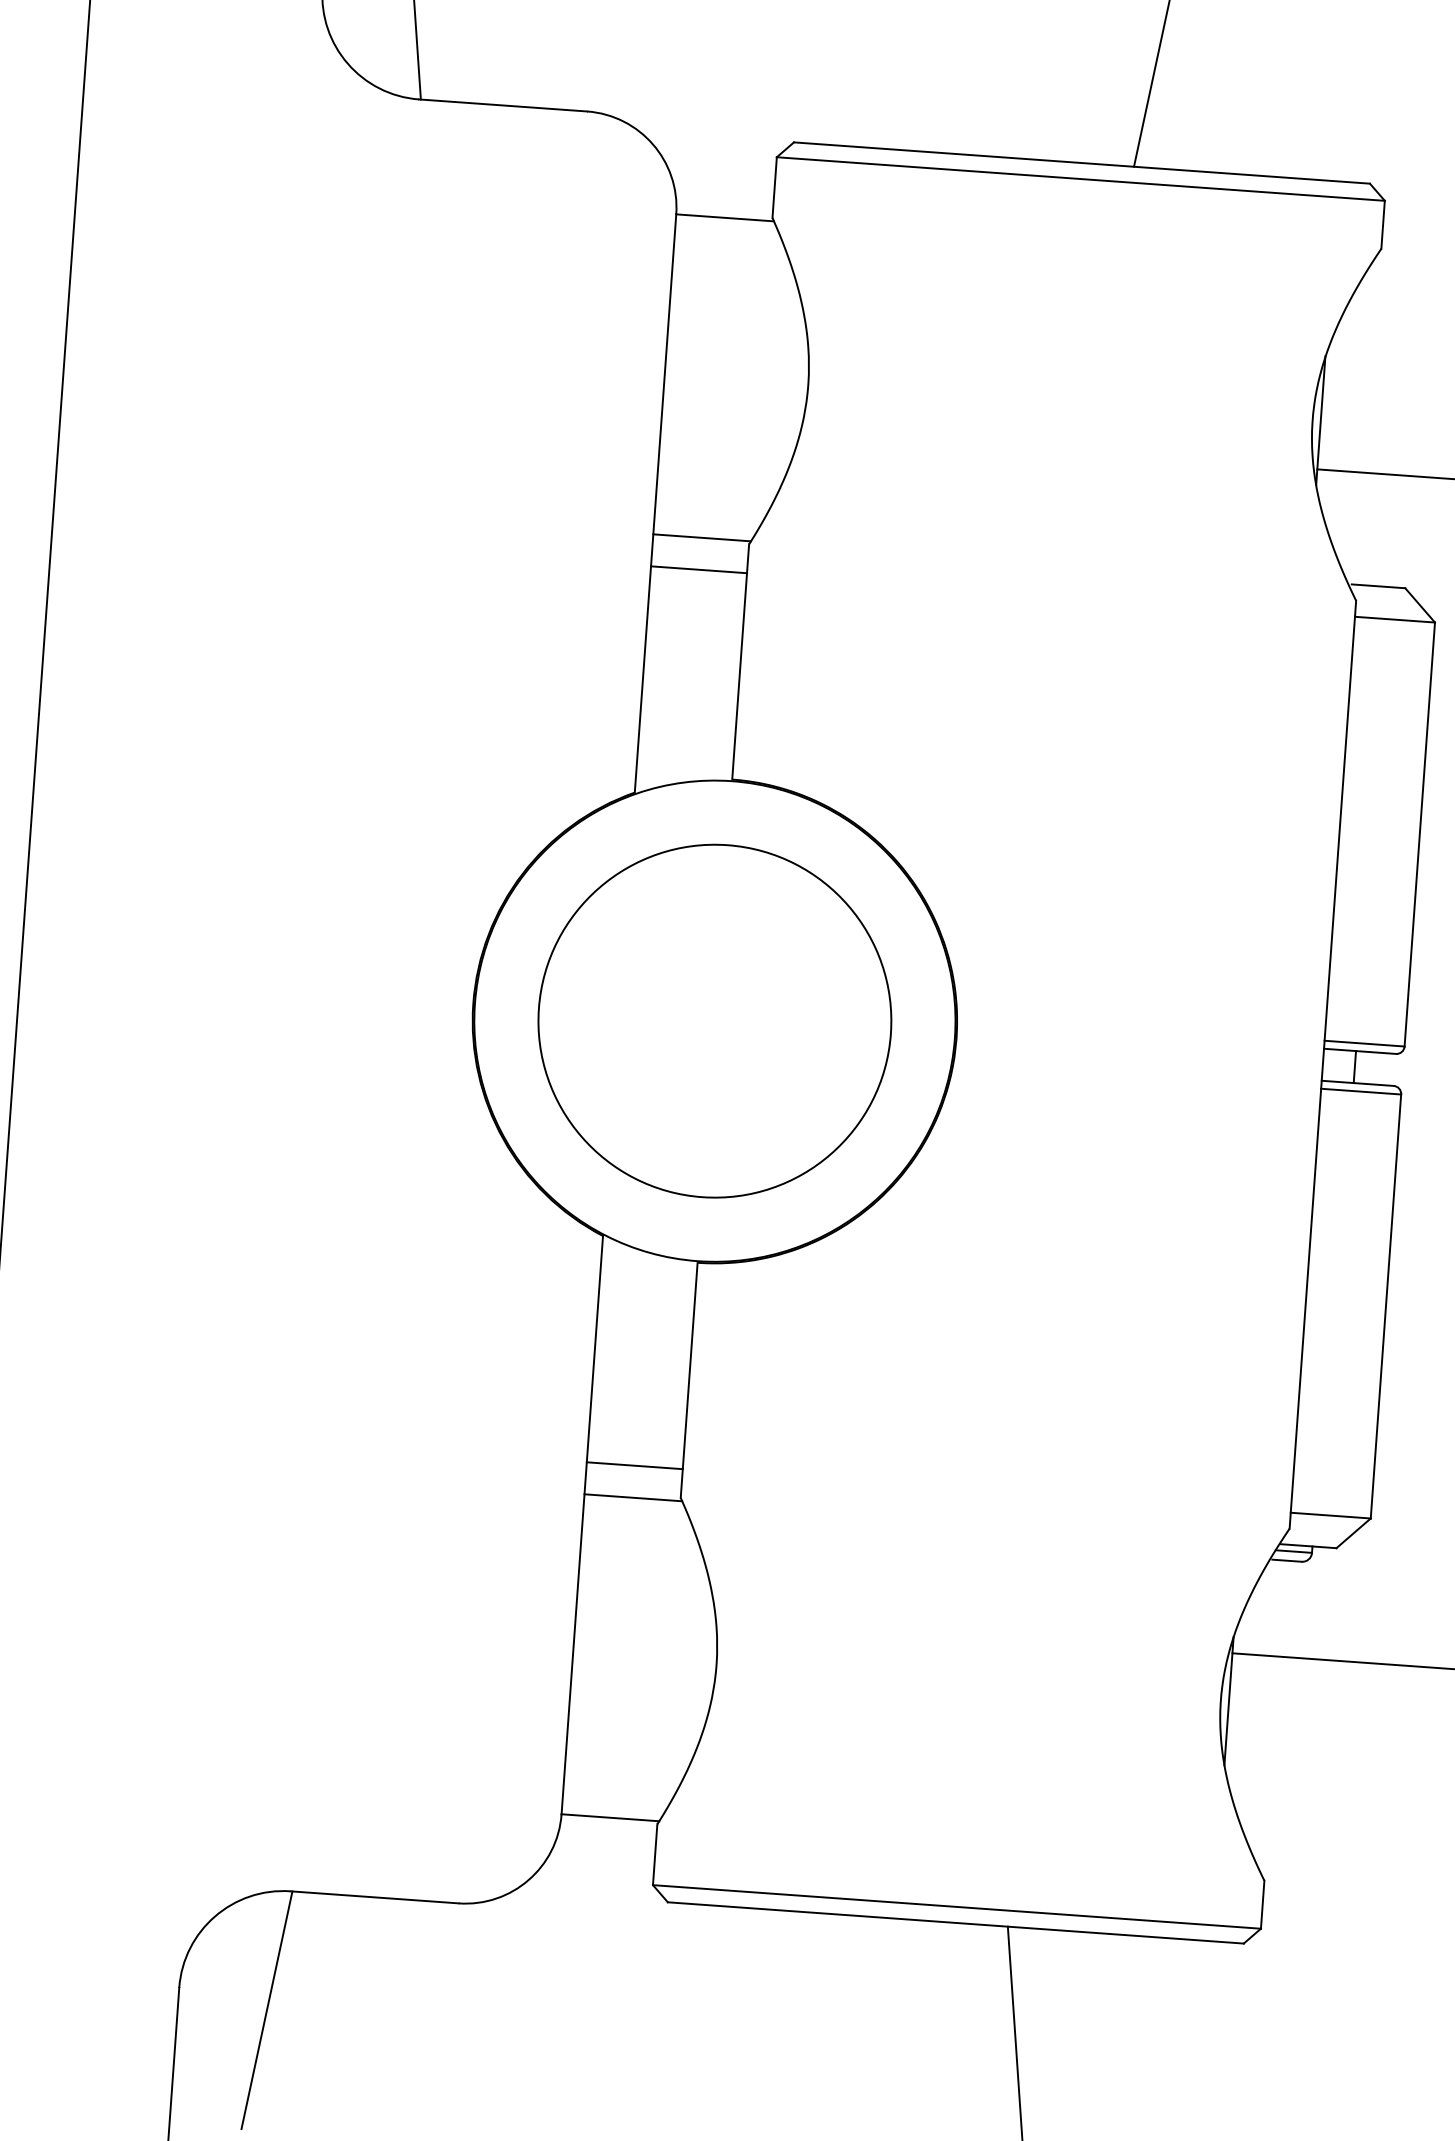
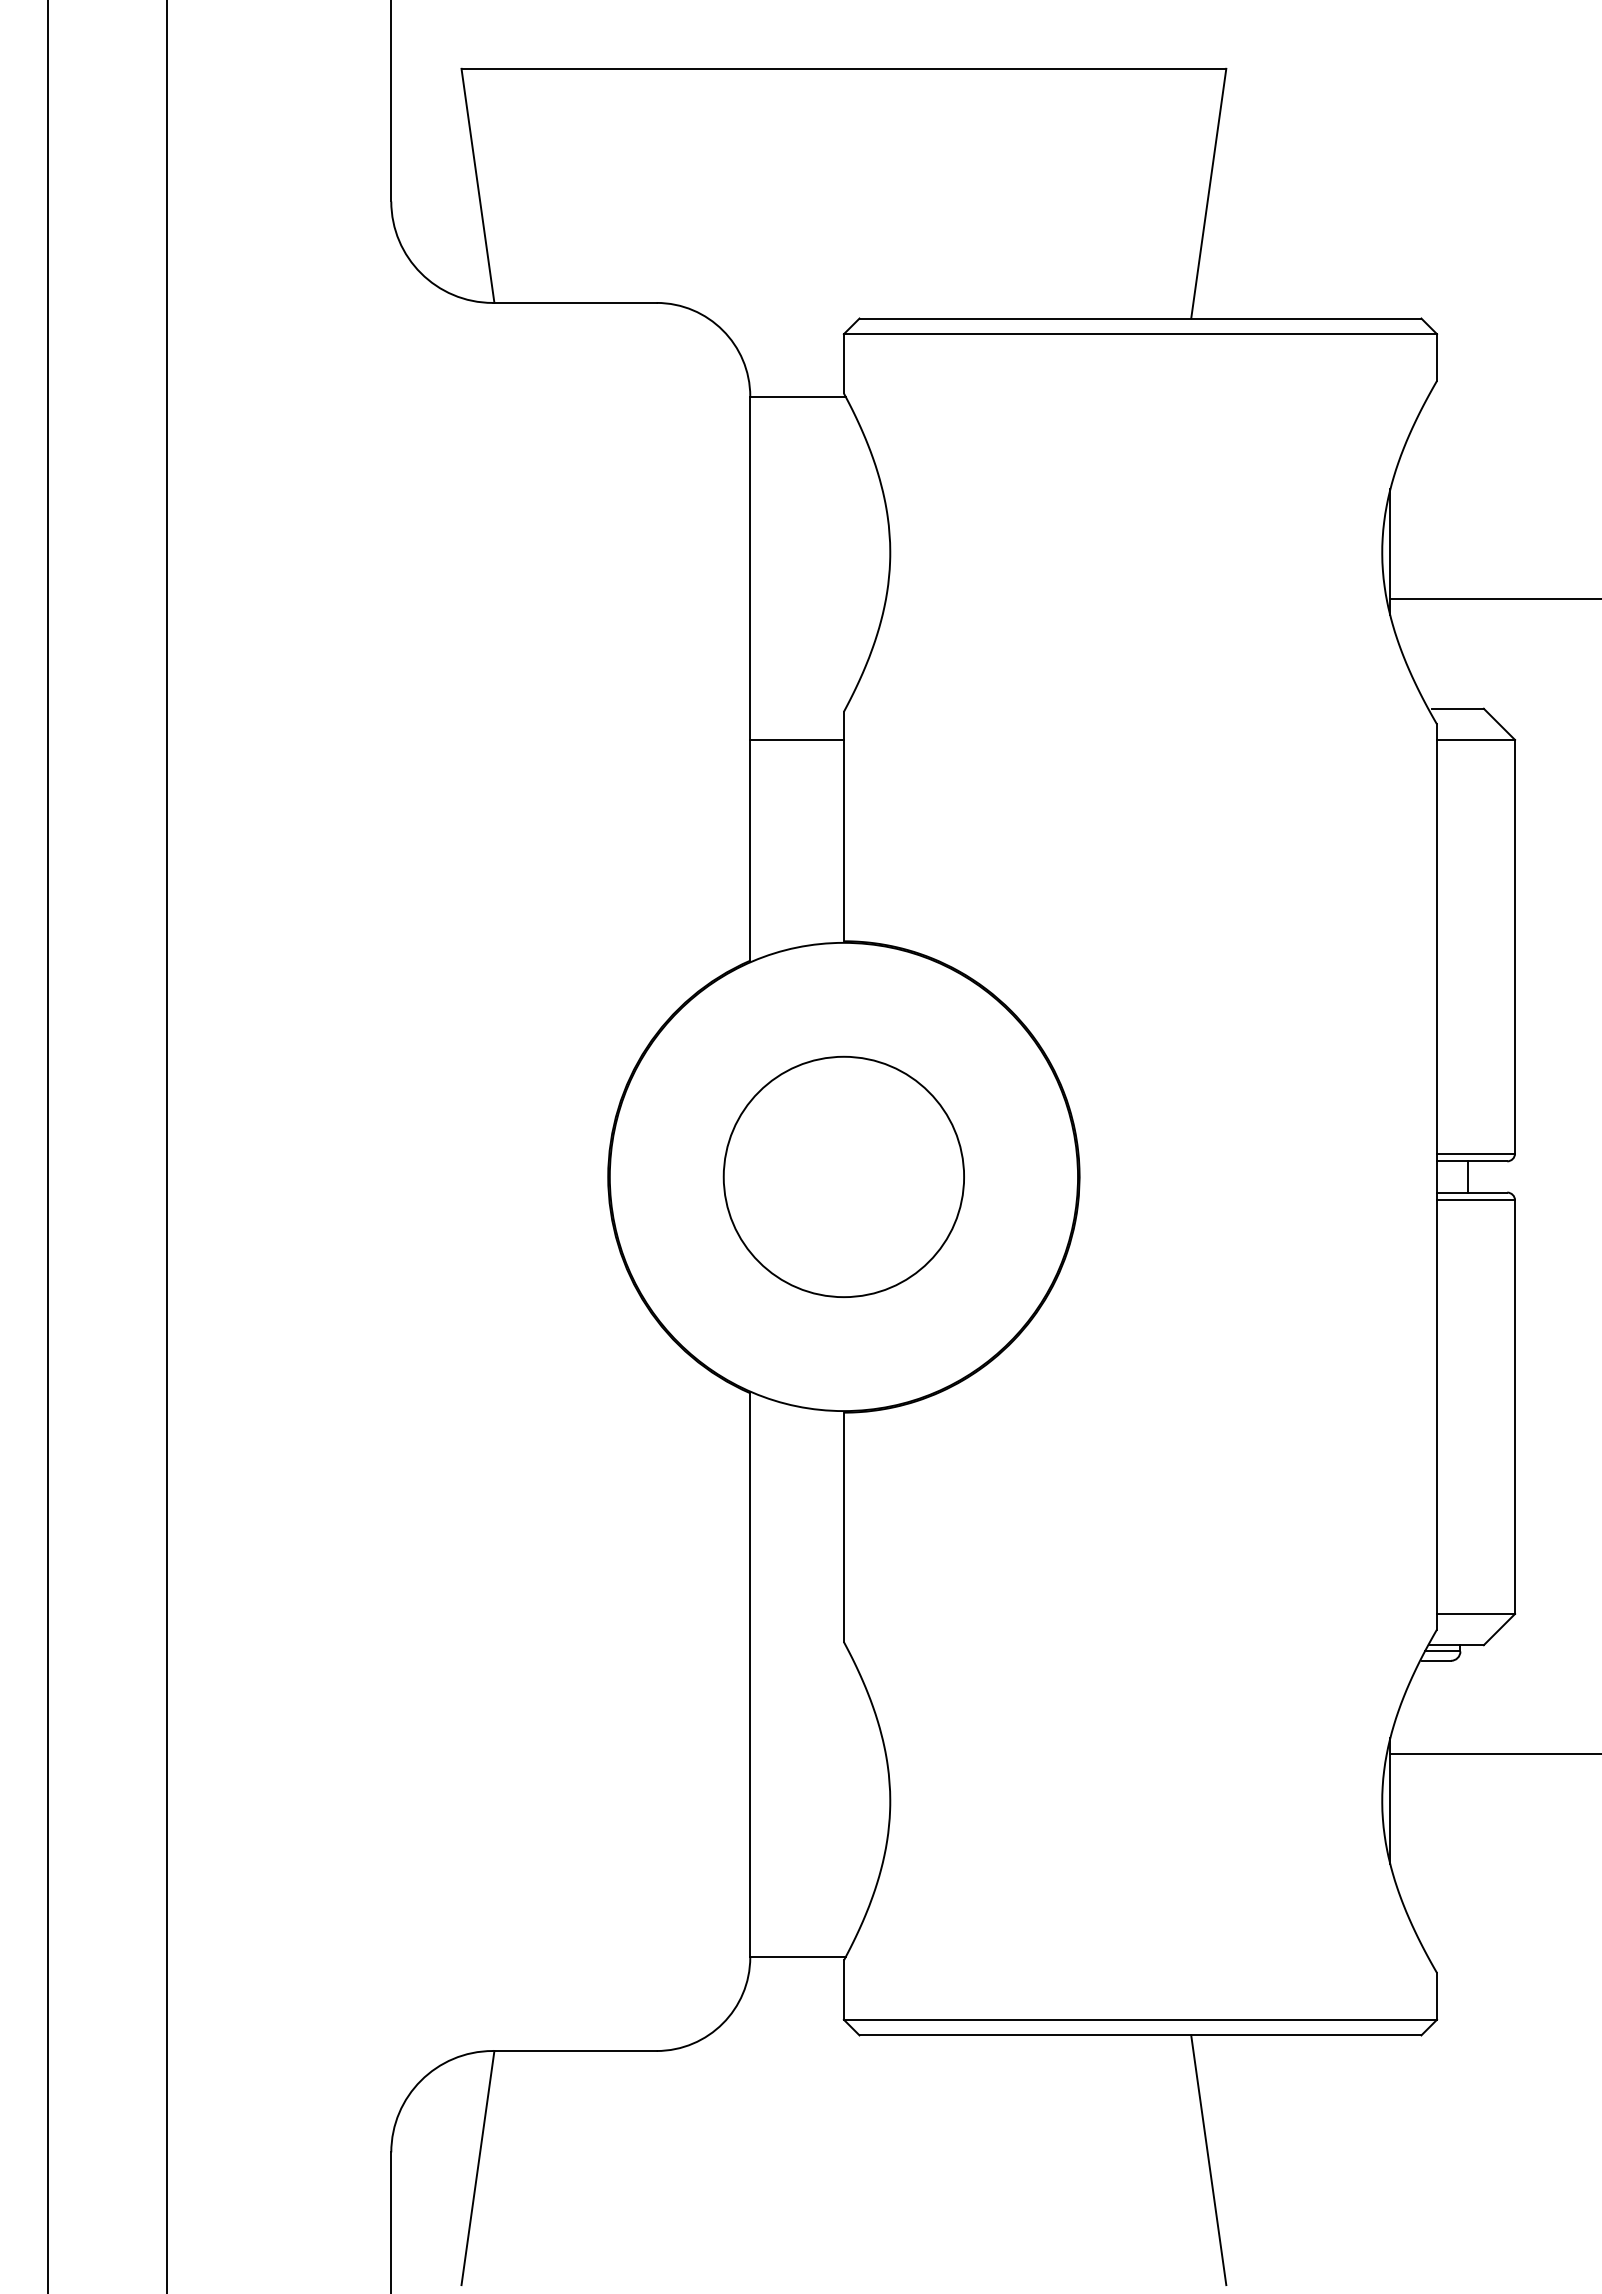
line: (701, 537) -> (797, 708), removed
circle: (714, 1020) -> (843, 1176), size x0.7
line: (634, 1465) -> (796, 1613), removed
line: (632, 1498) -> (797, 1645), removed

